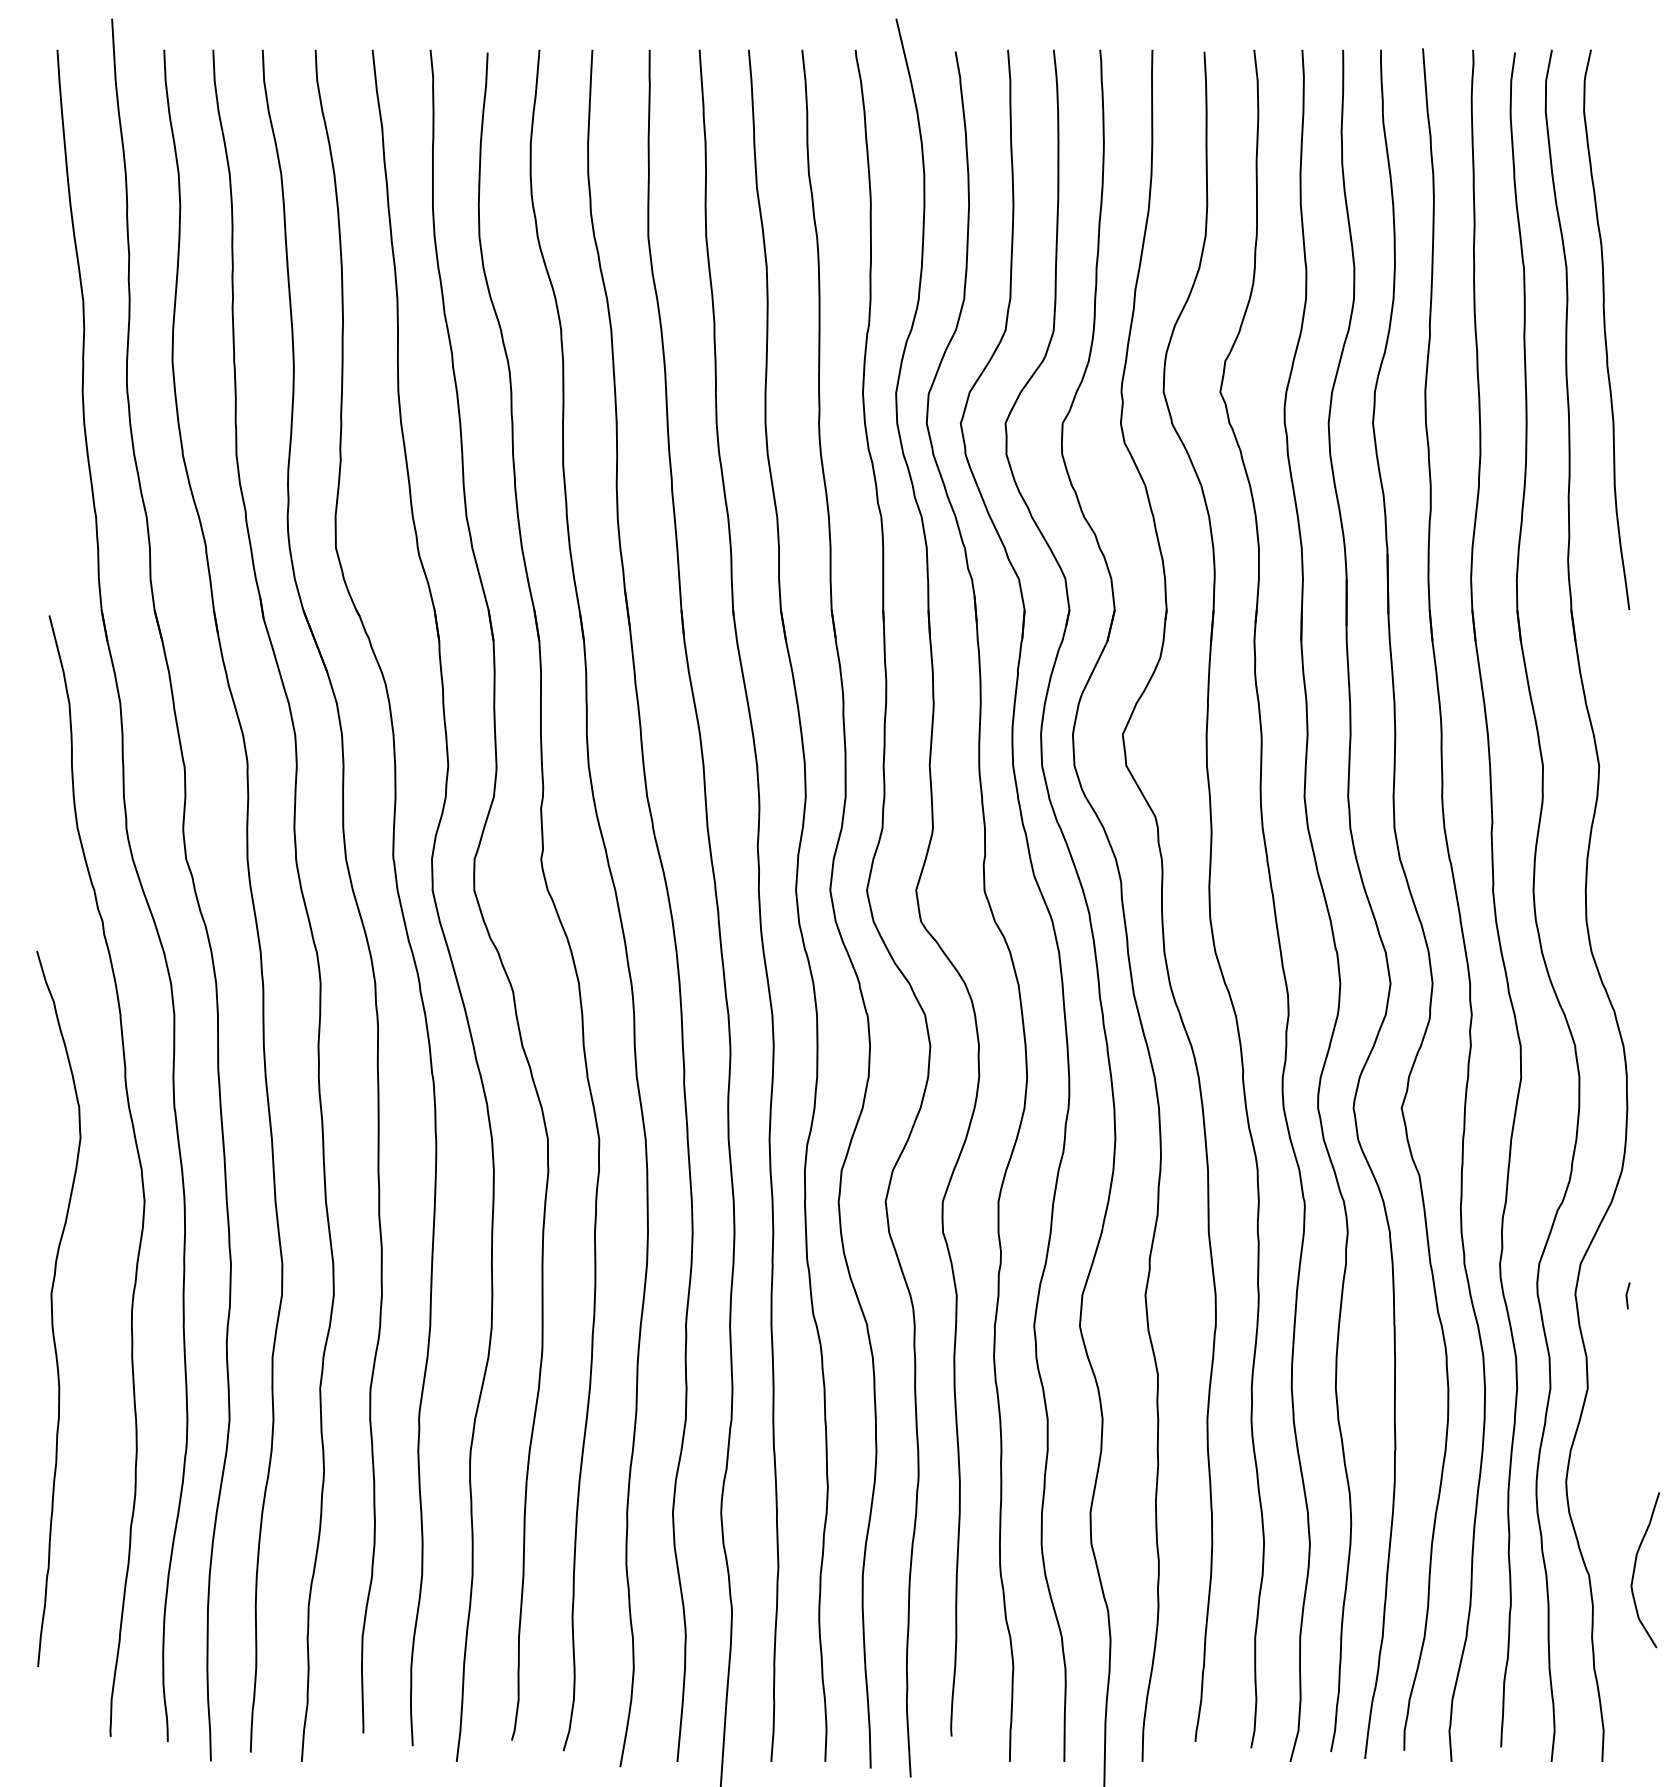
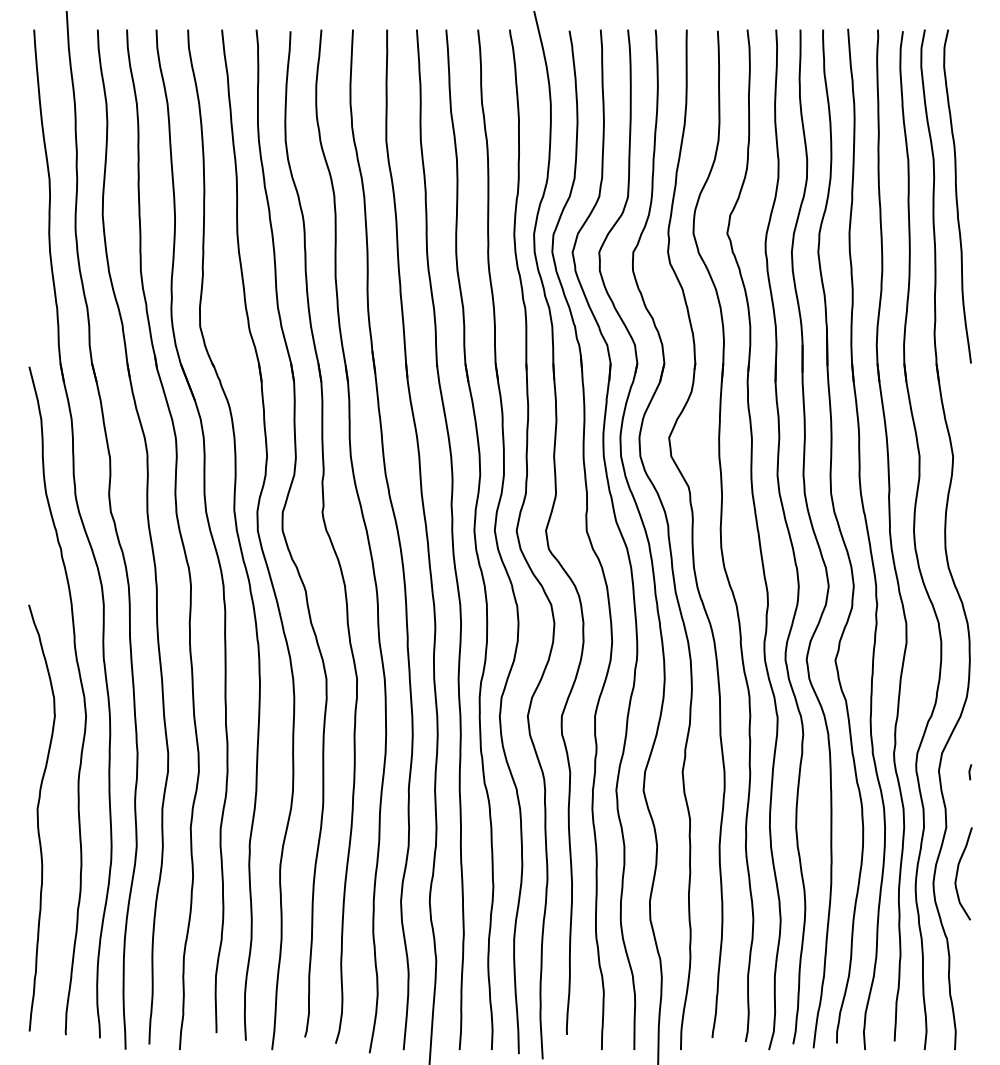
curve: (52, 1307) -> (38, 817), moved
curve: (1636, 1567) -> (958, 872), moved

